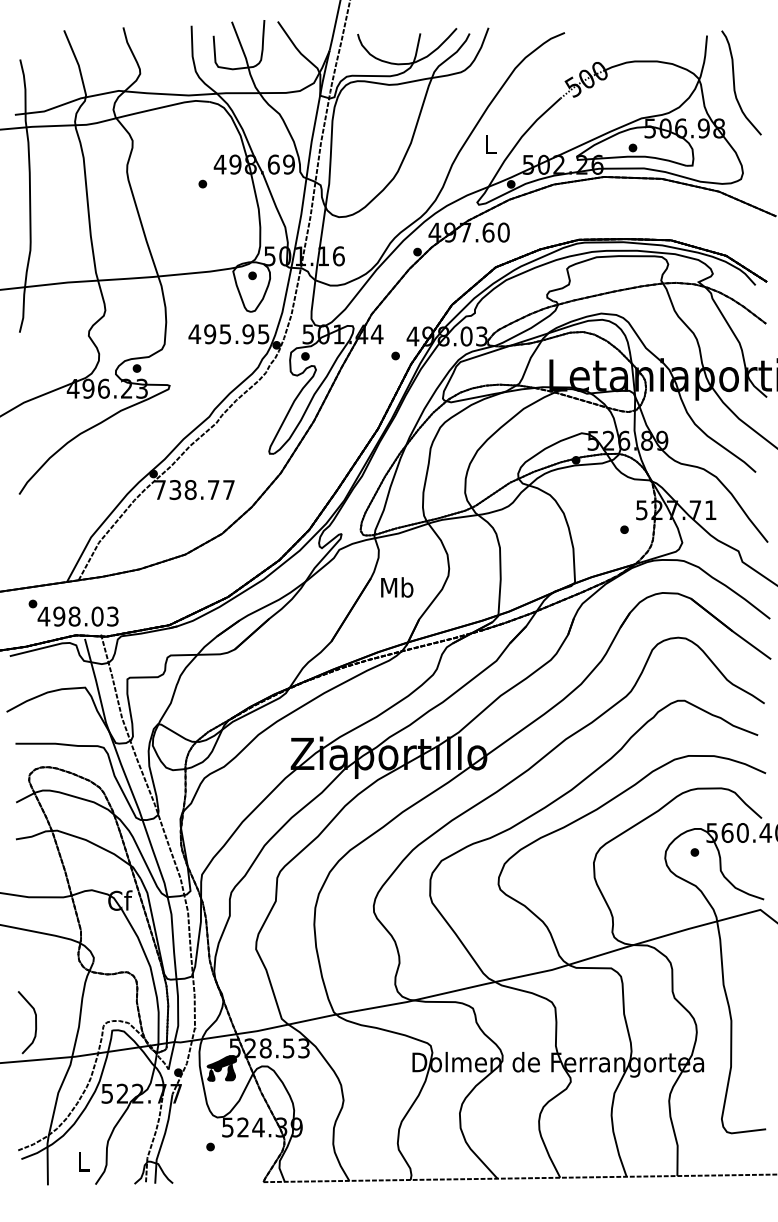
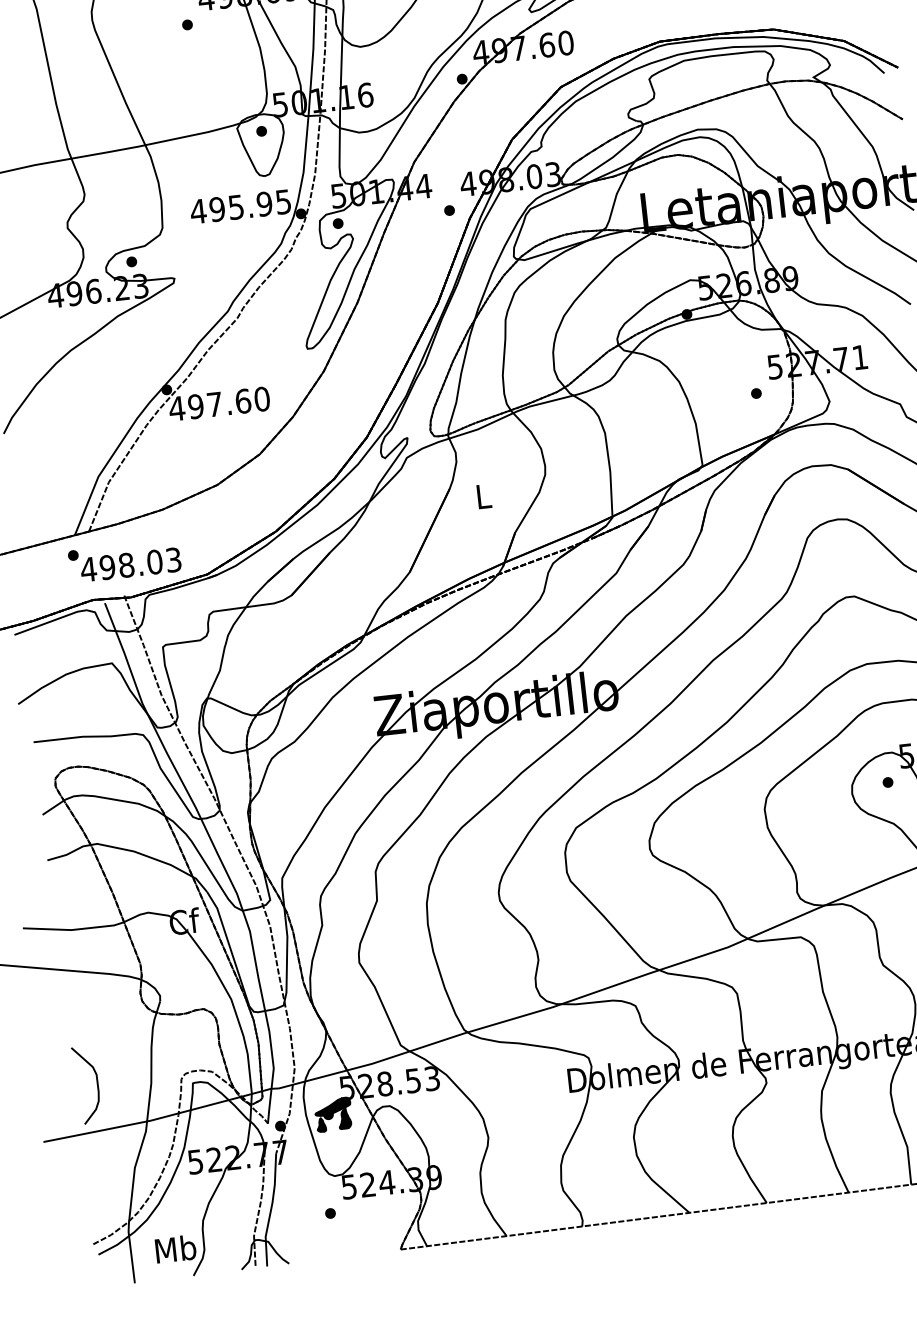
text: (193, 490) -> (218, 404), 738.77 -> 497.60
text: (397, 587) -> (483, 496), Mb -> L
text: (73, 612) -> (124, 560), moved
text: (83, 1161) -> (175, 1248), L -> Mb

